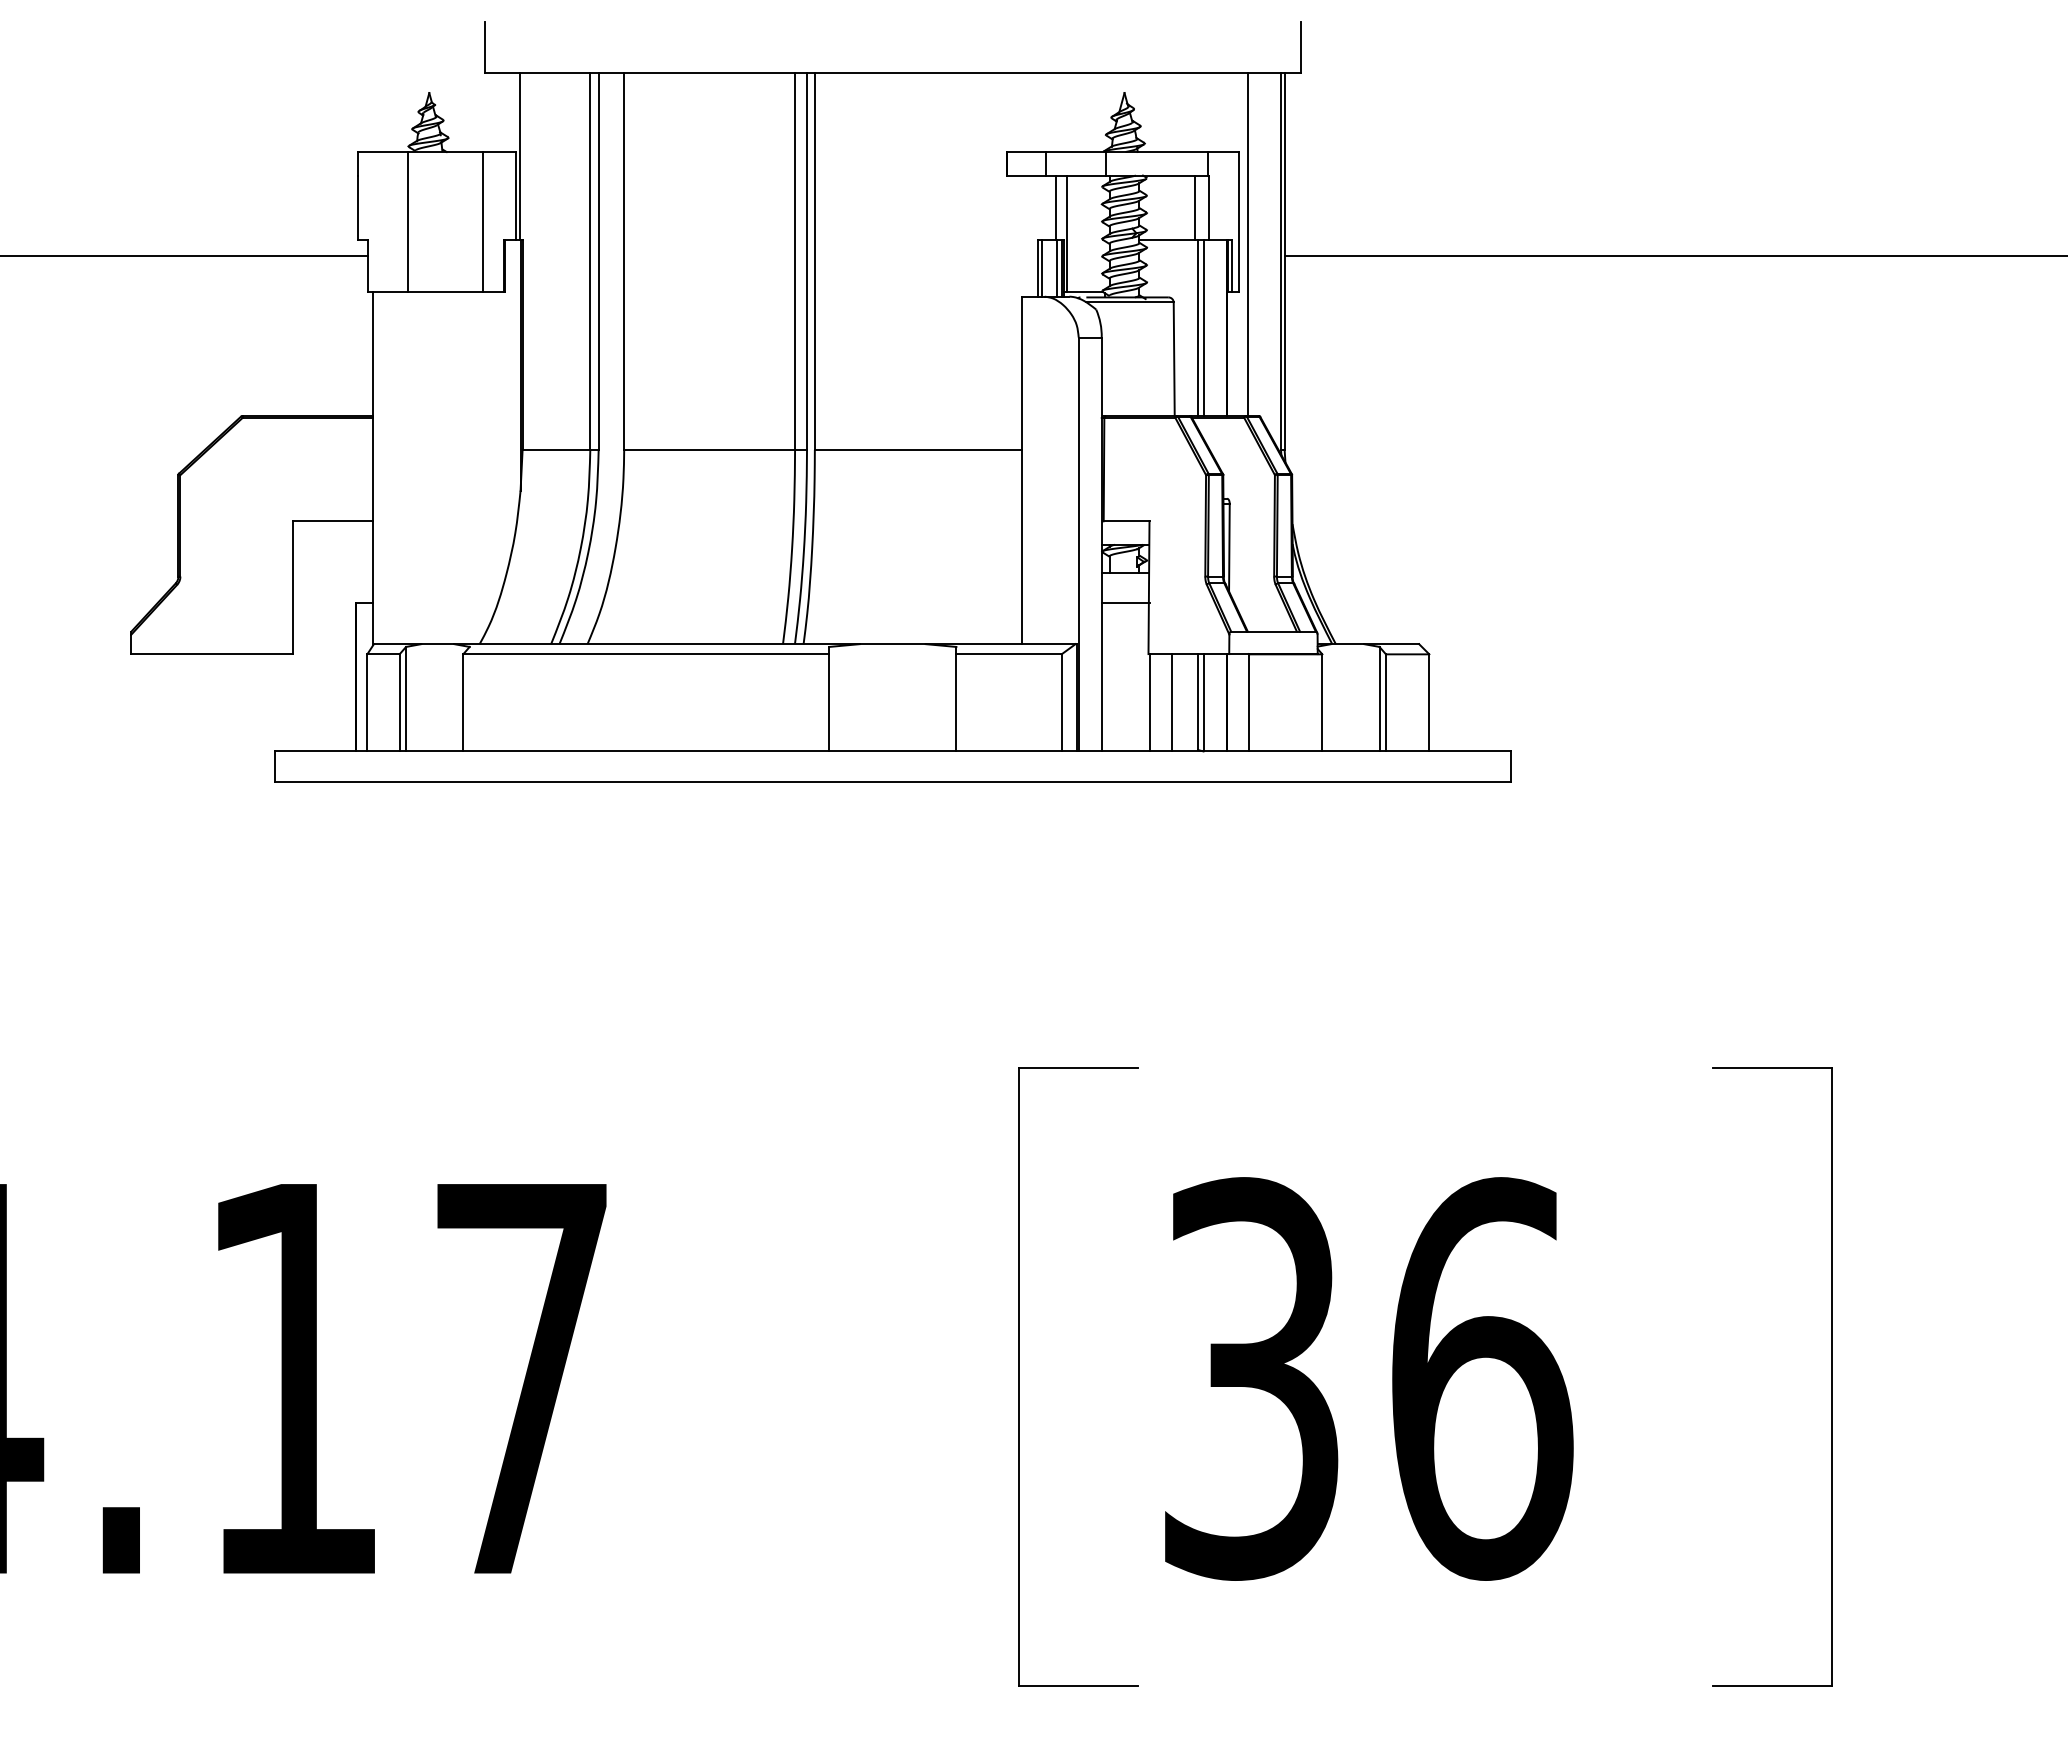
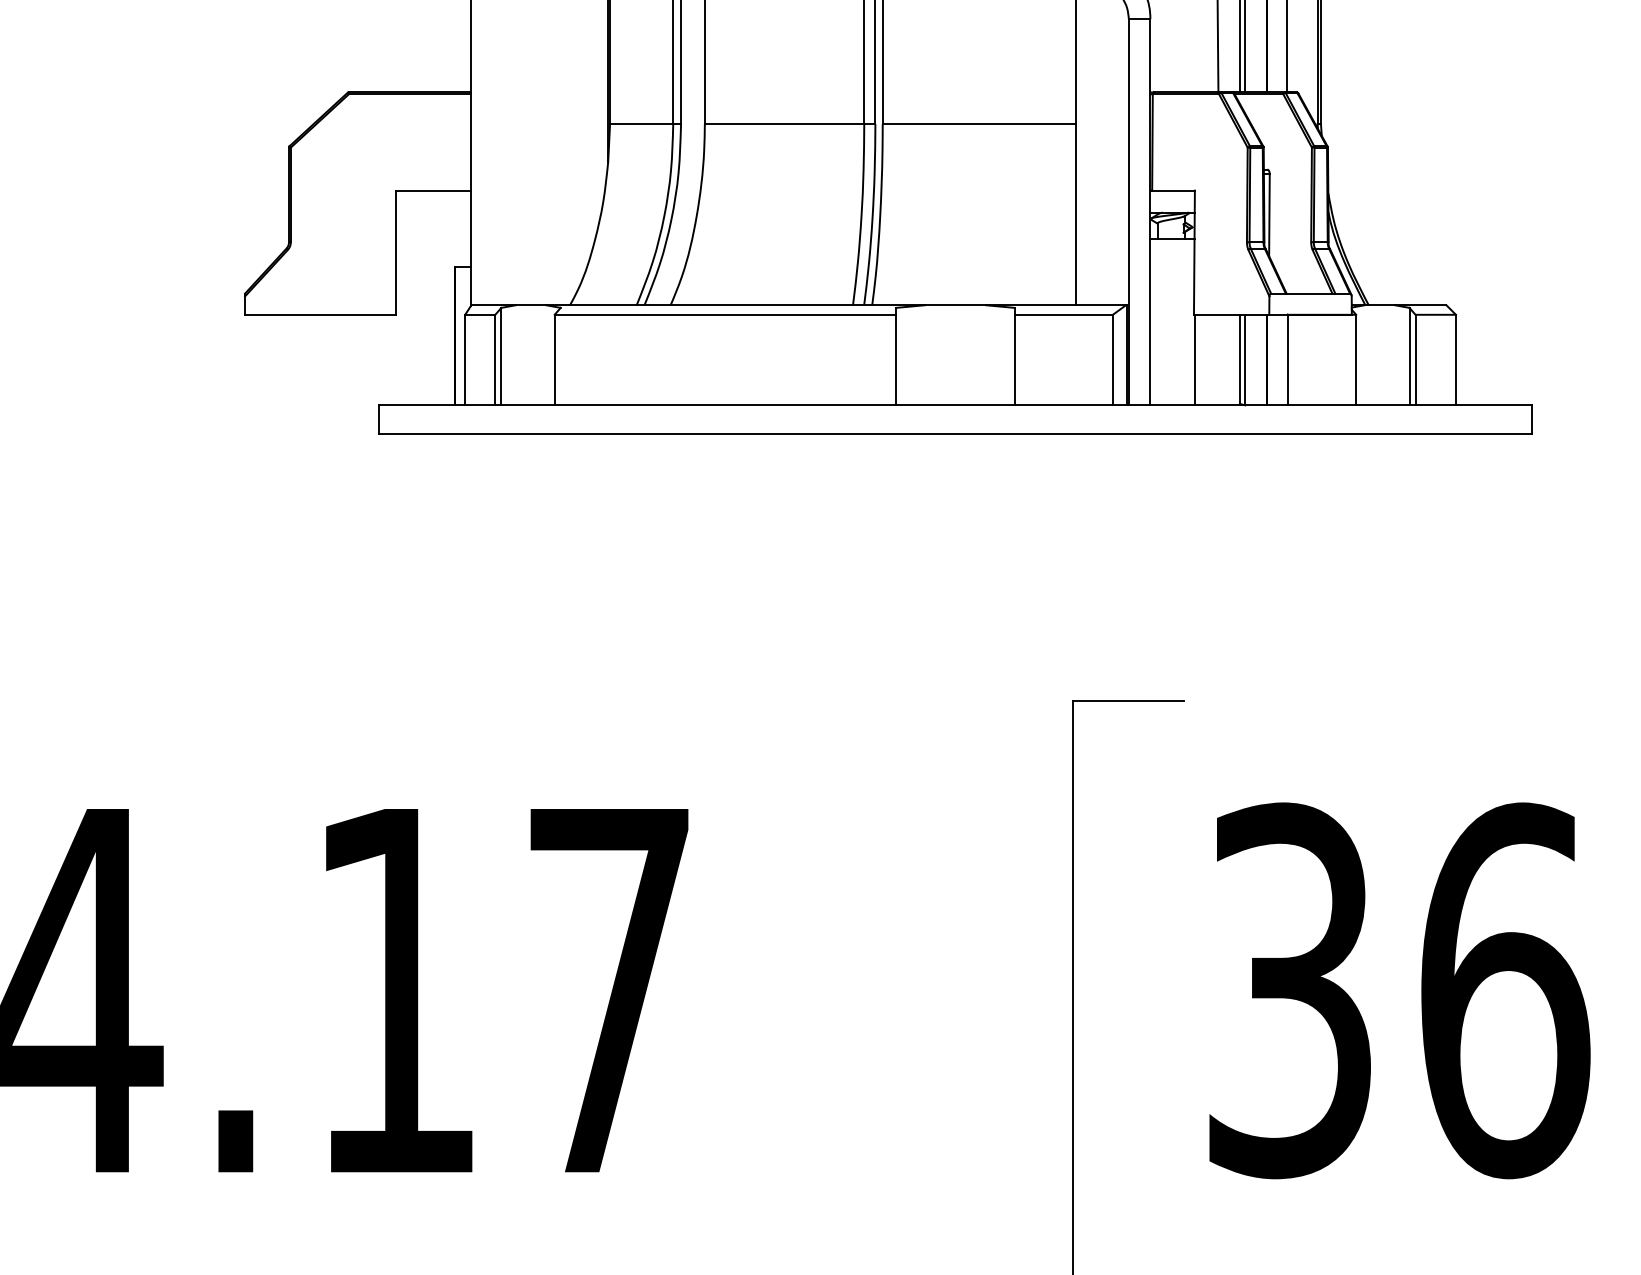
line: (1125, 603) -> (1172, 267), removed
line: (1172, 702) -> (1216, 359), removed

